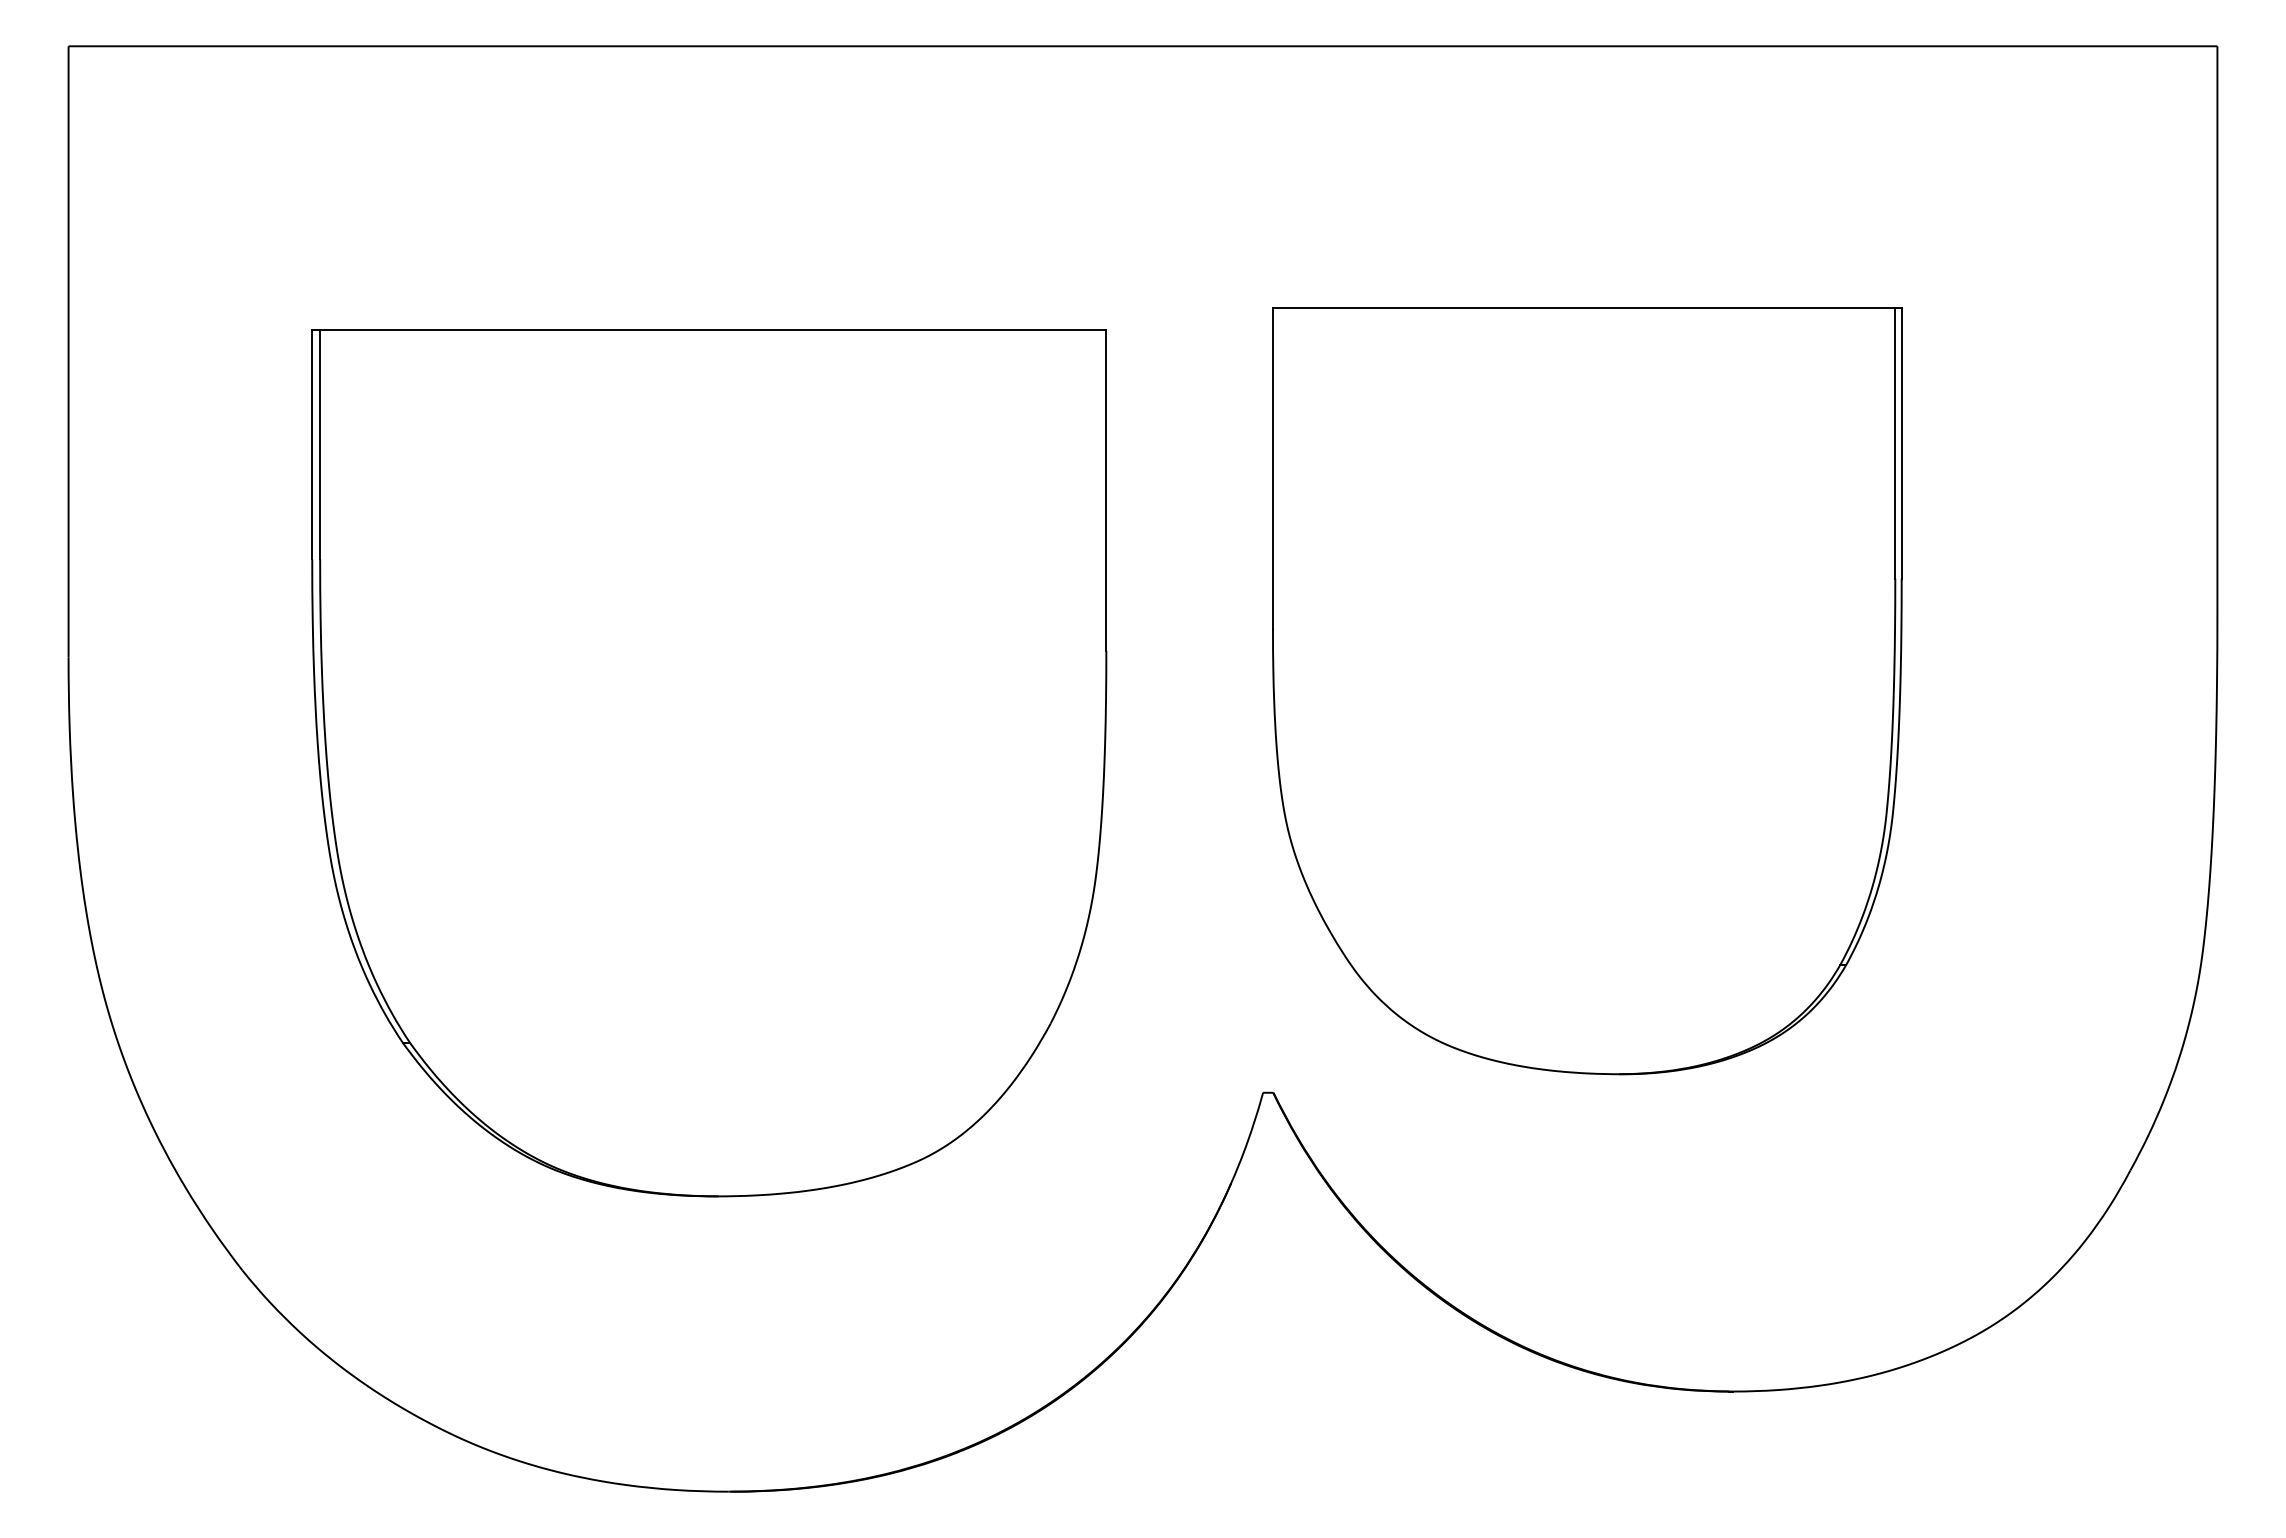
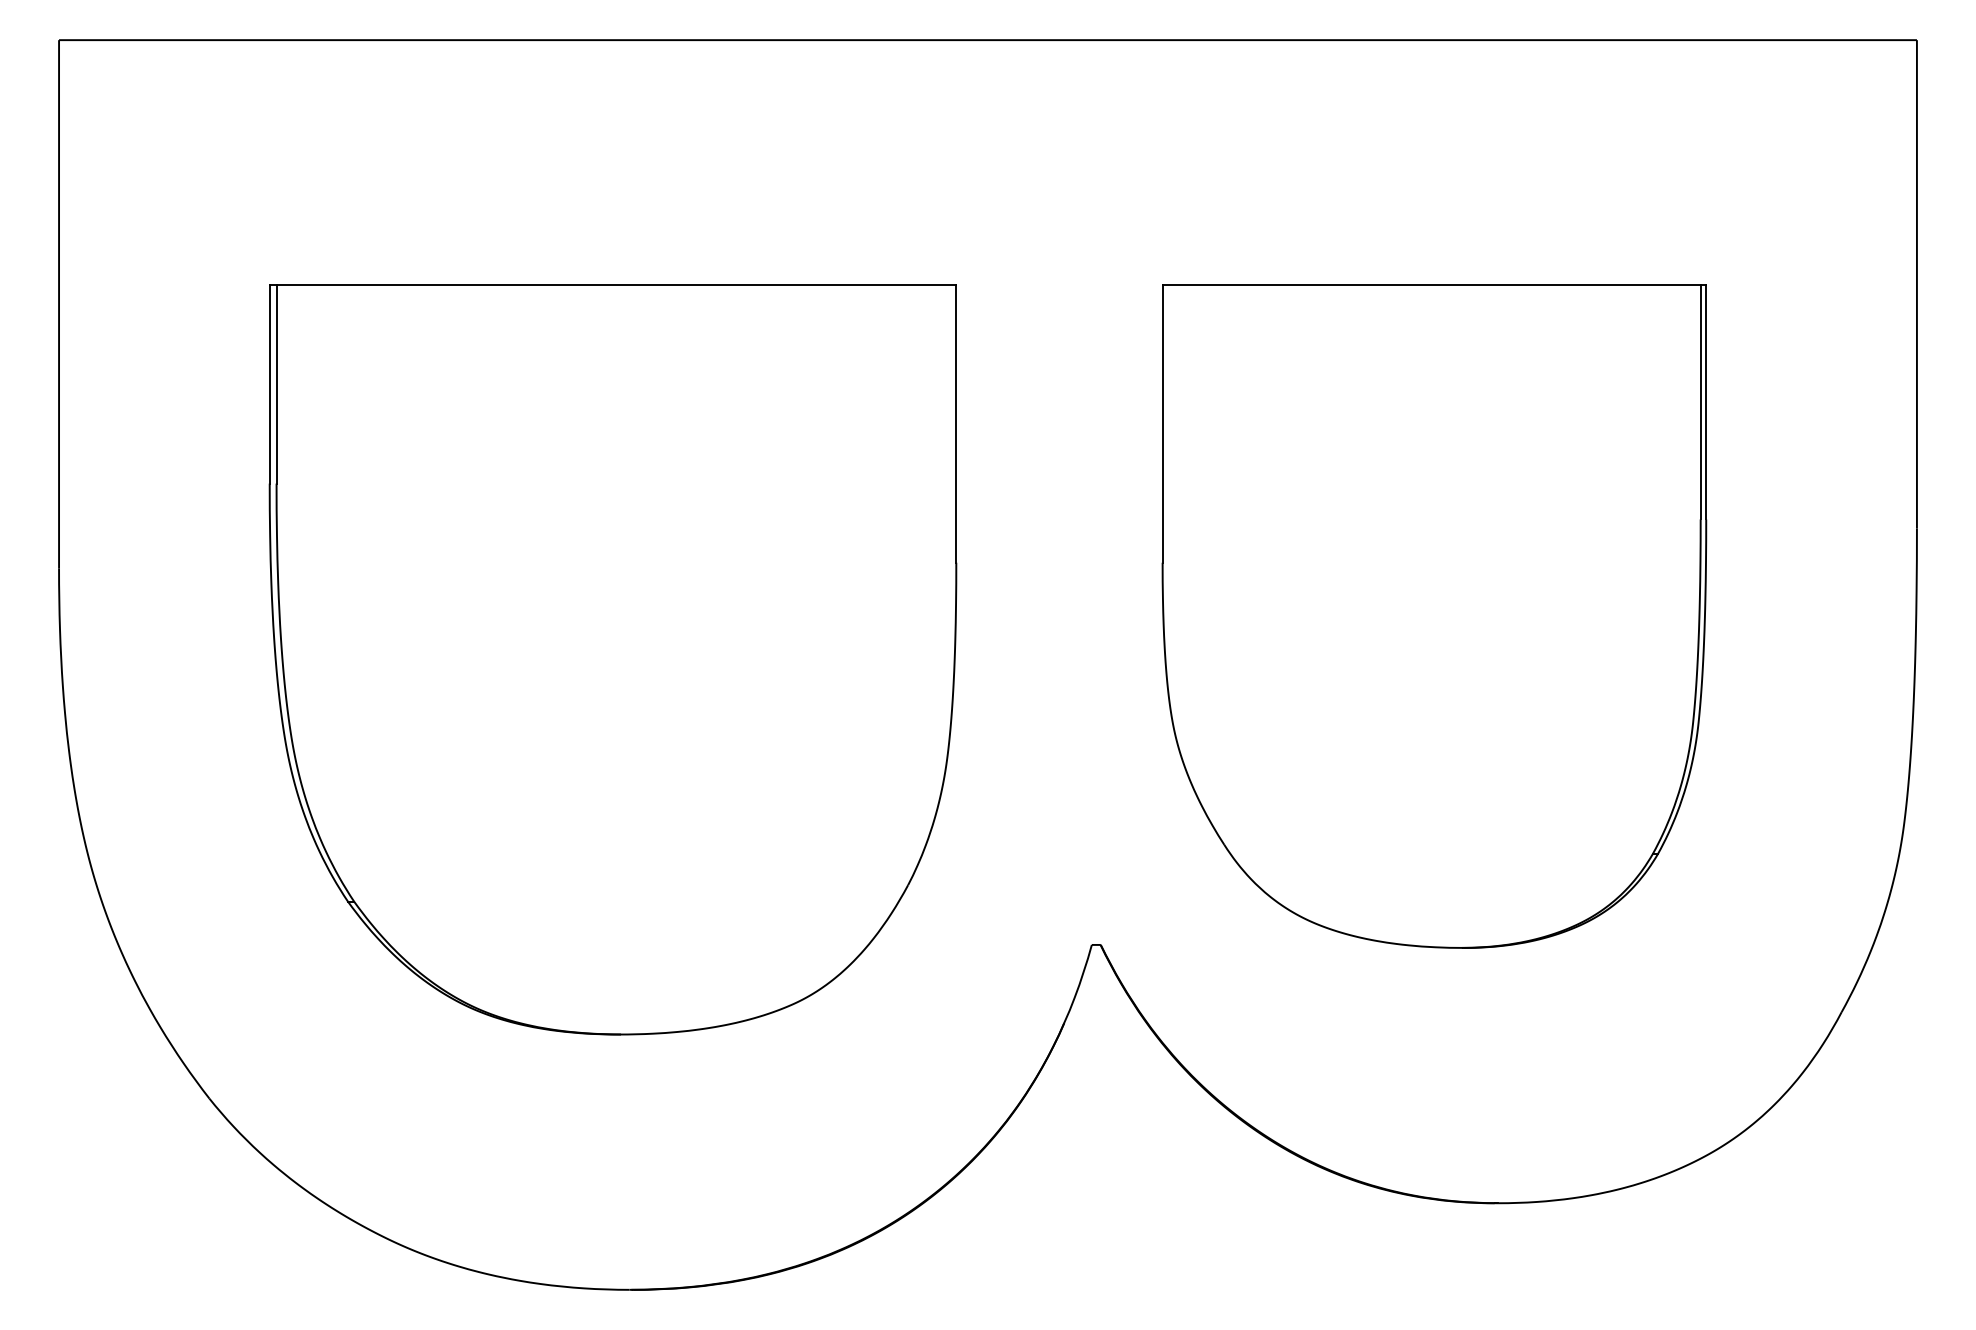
part: (1587, 691) -> (1434, 617), moved

